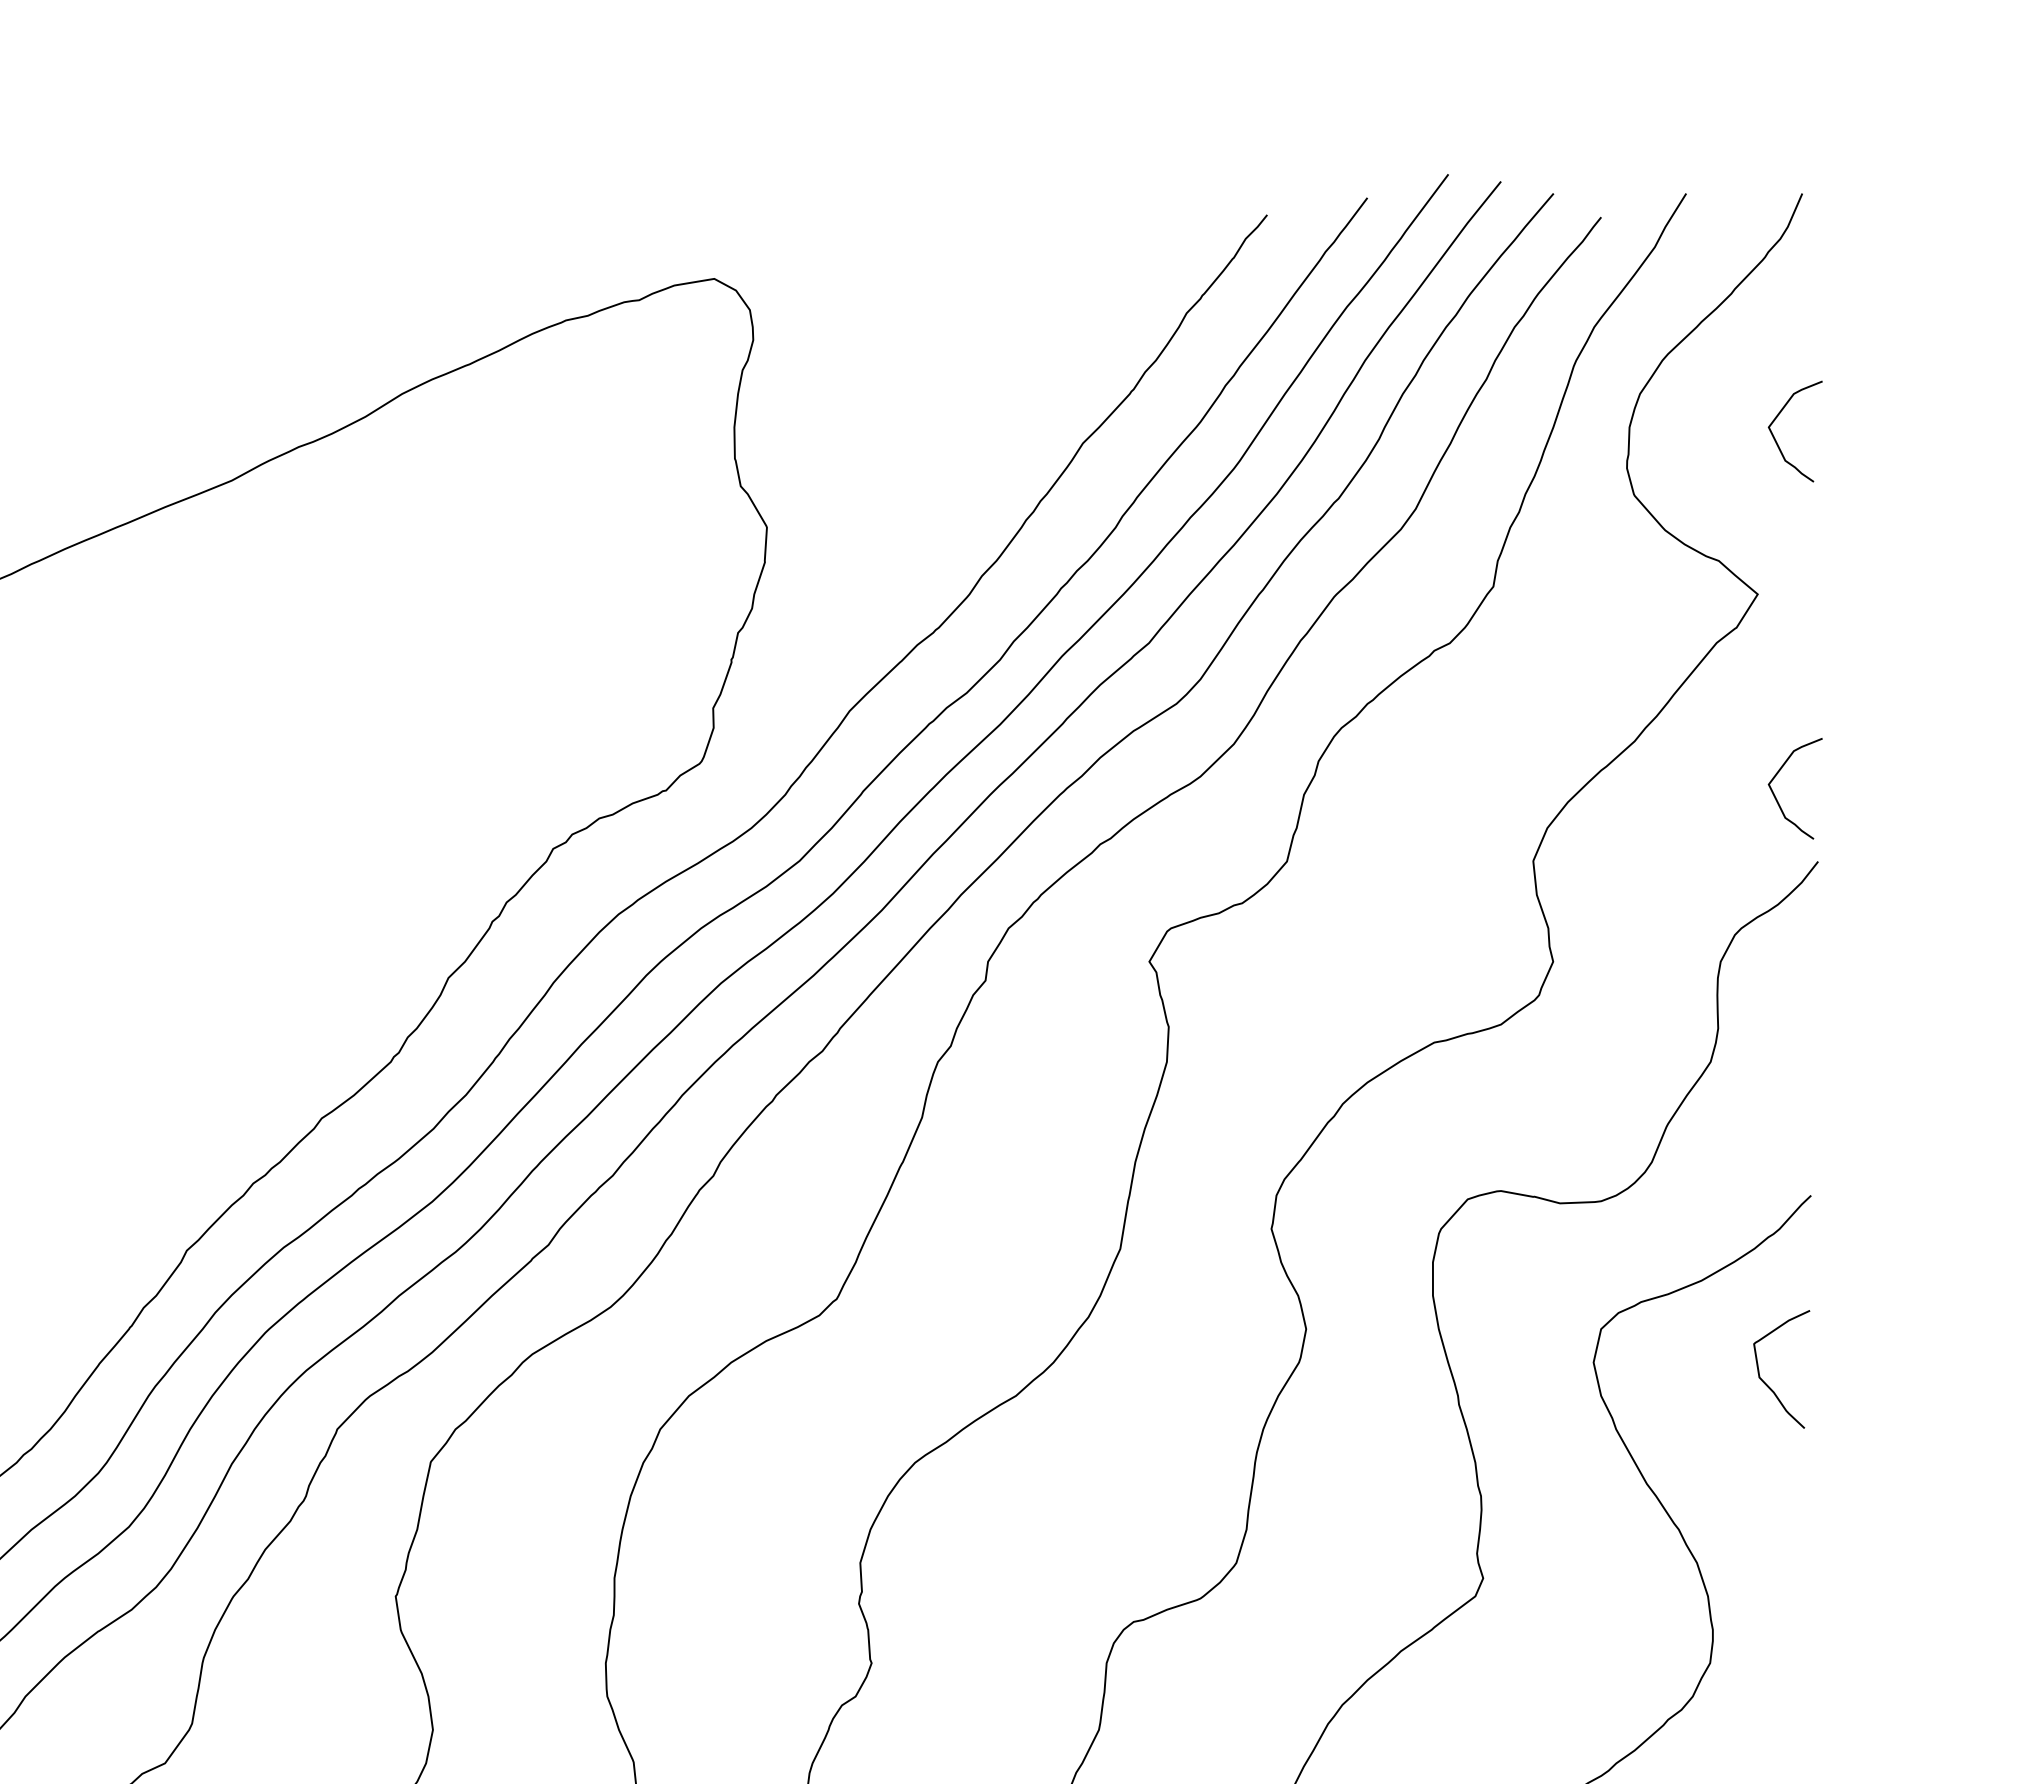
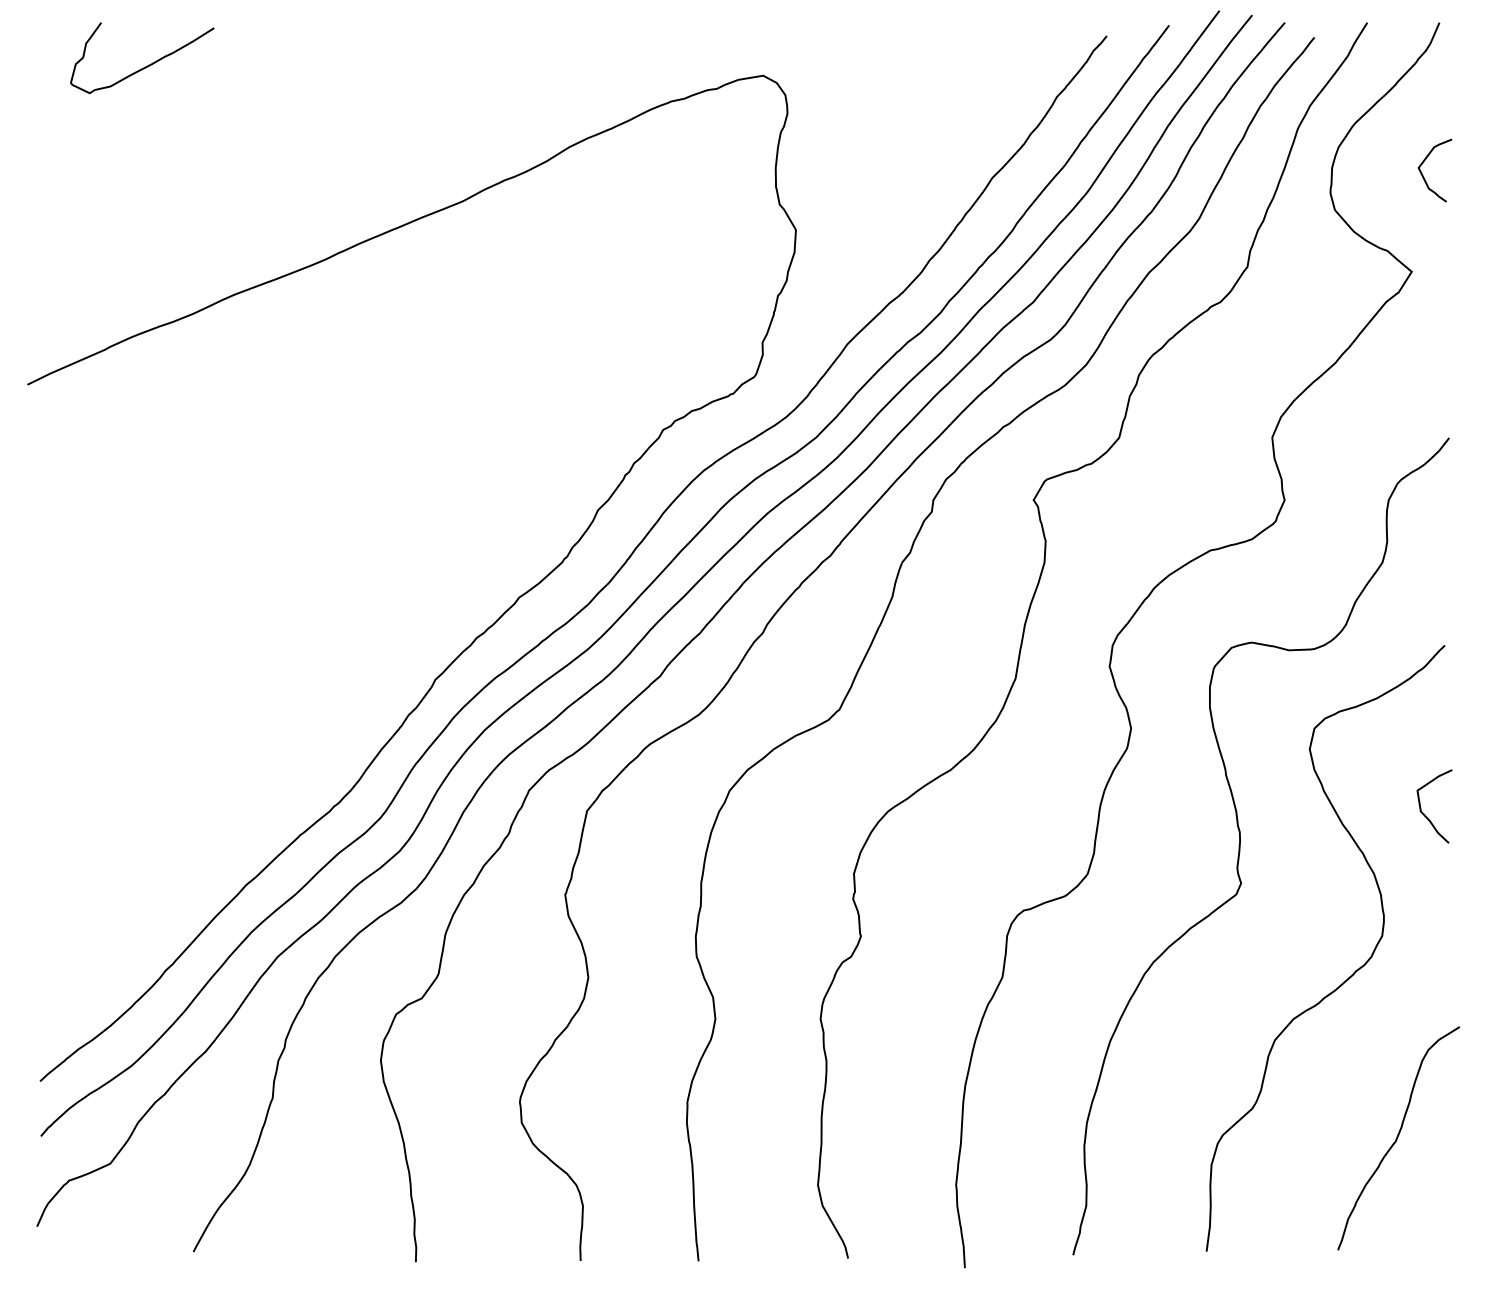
curve: (1776, 796) -> (1423, 397), removed
curve: (1766, 1382) -> (1425, 814), moved

